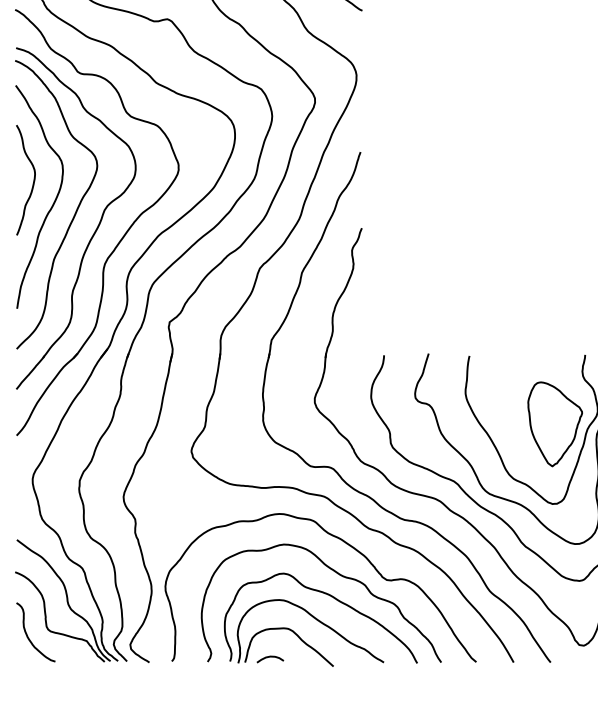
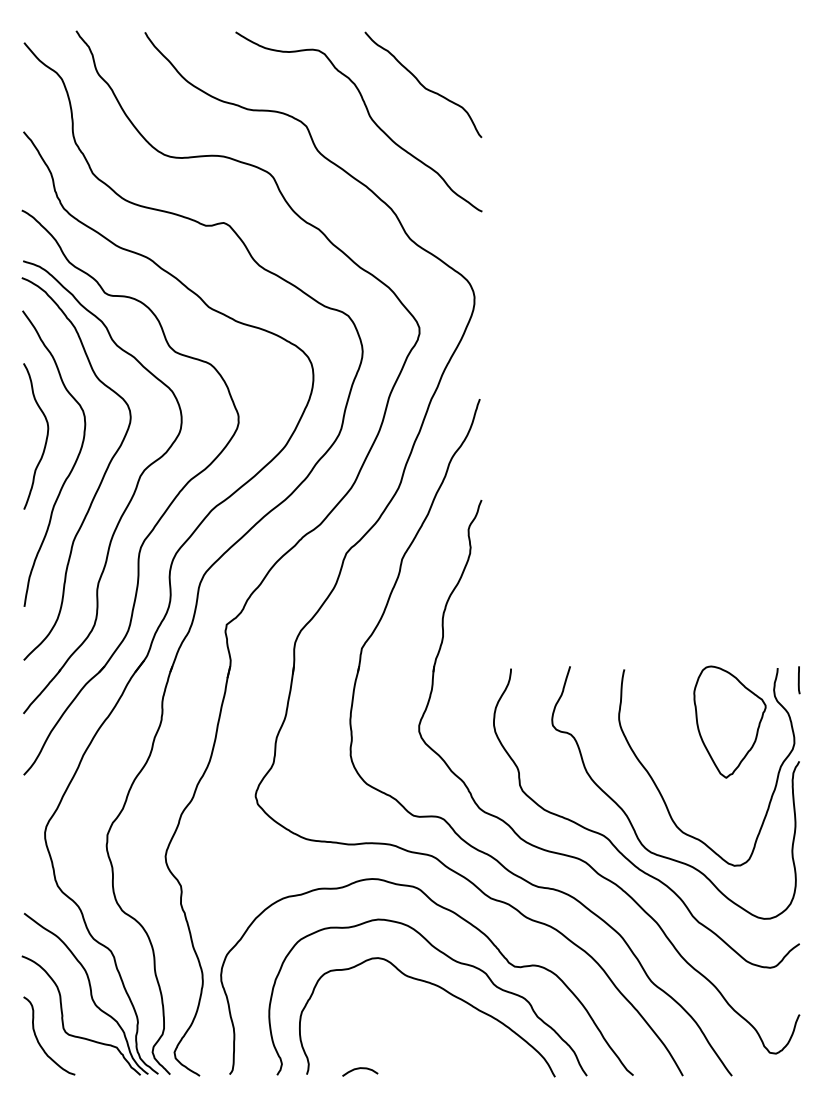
part: (554, 423) -> (729, 721), moved
part: (302, 640) -> (403, 1046), removed

